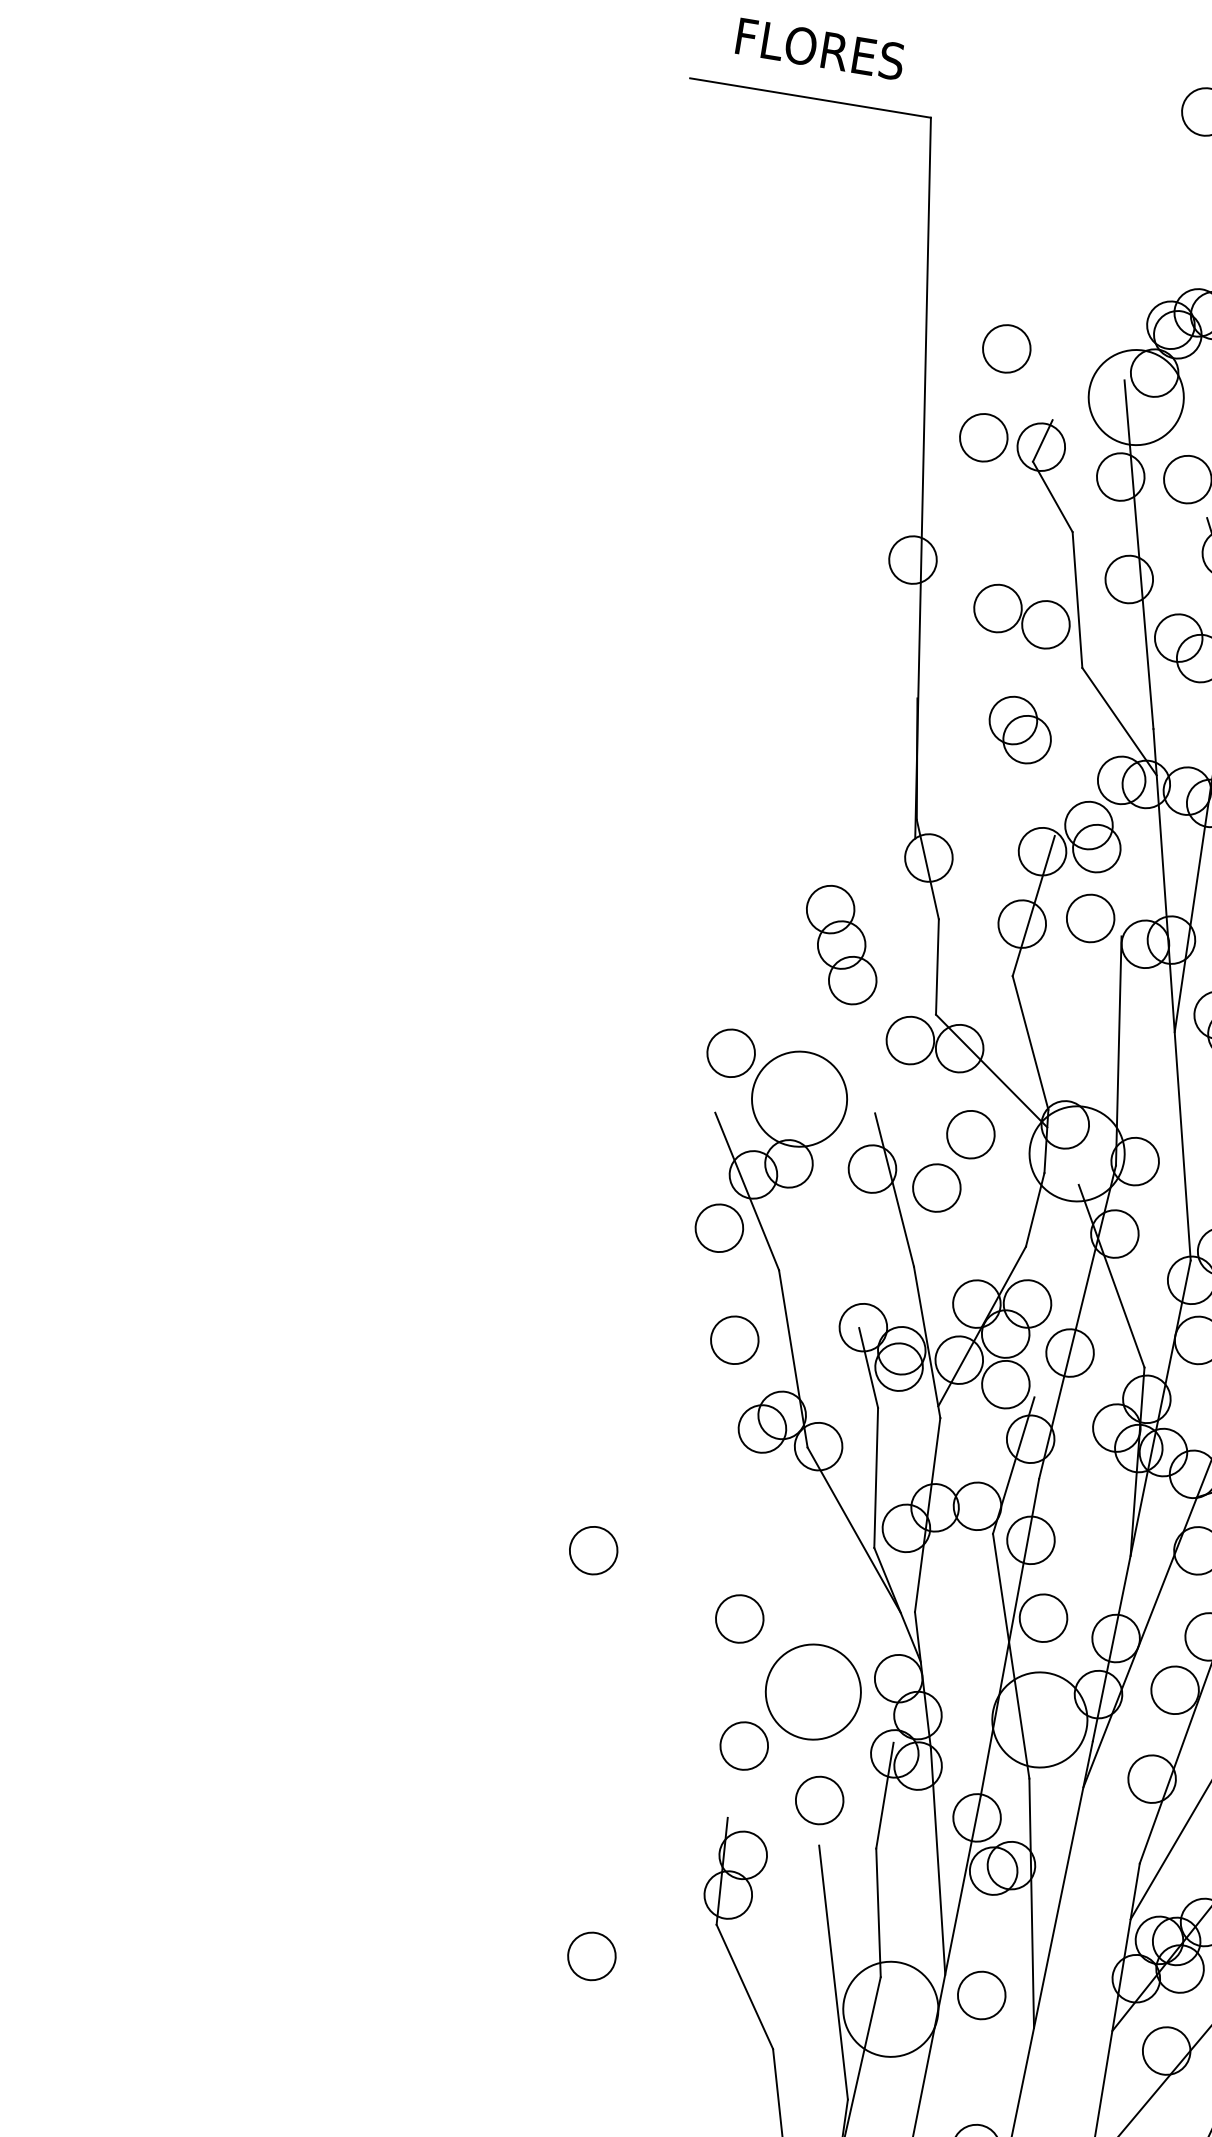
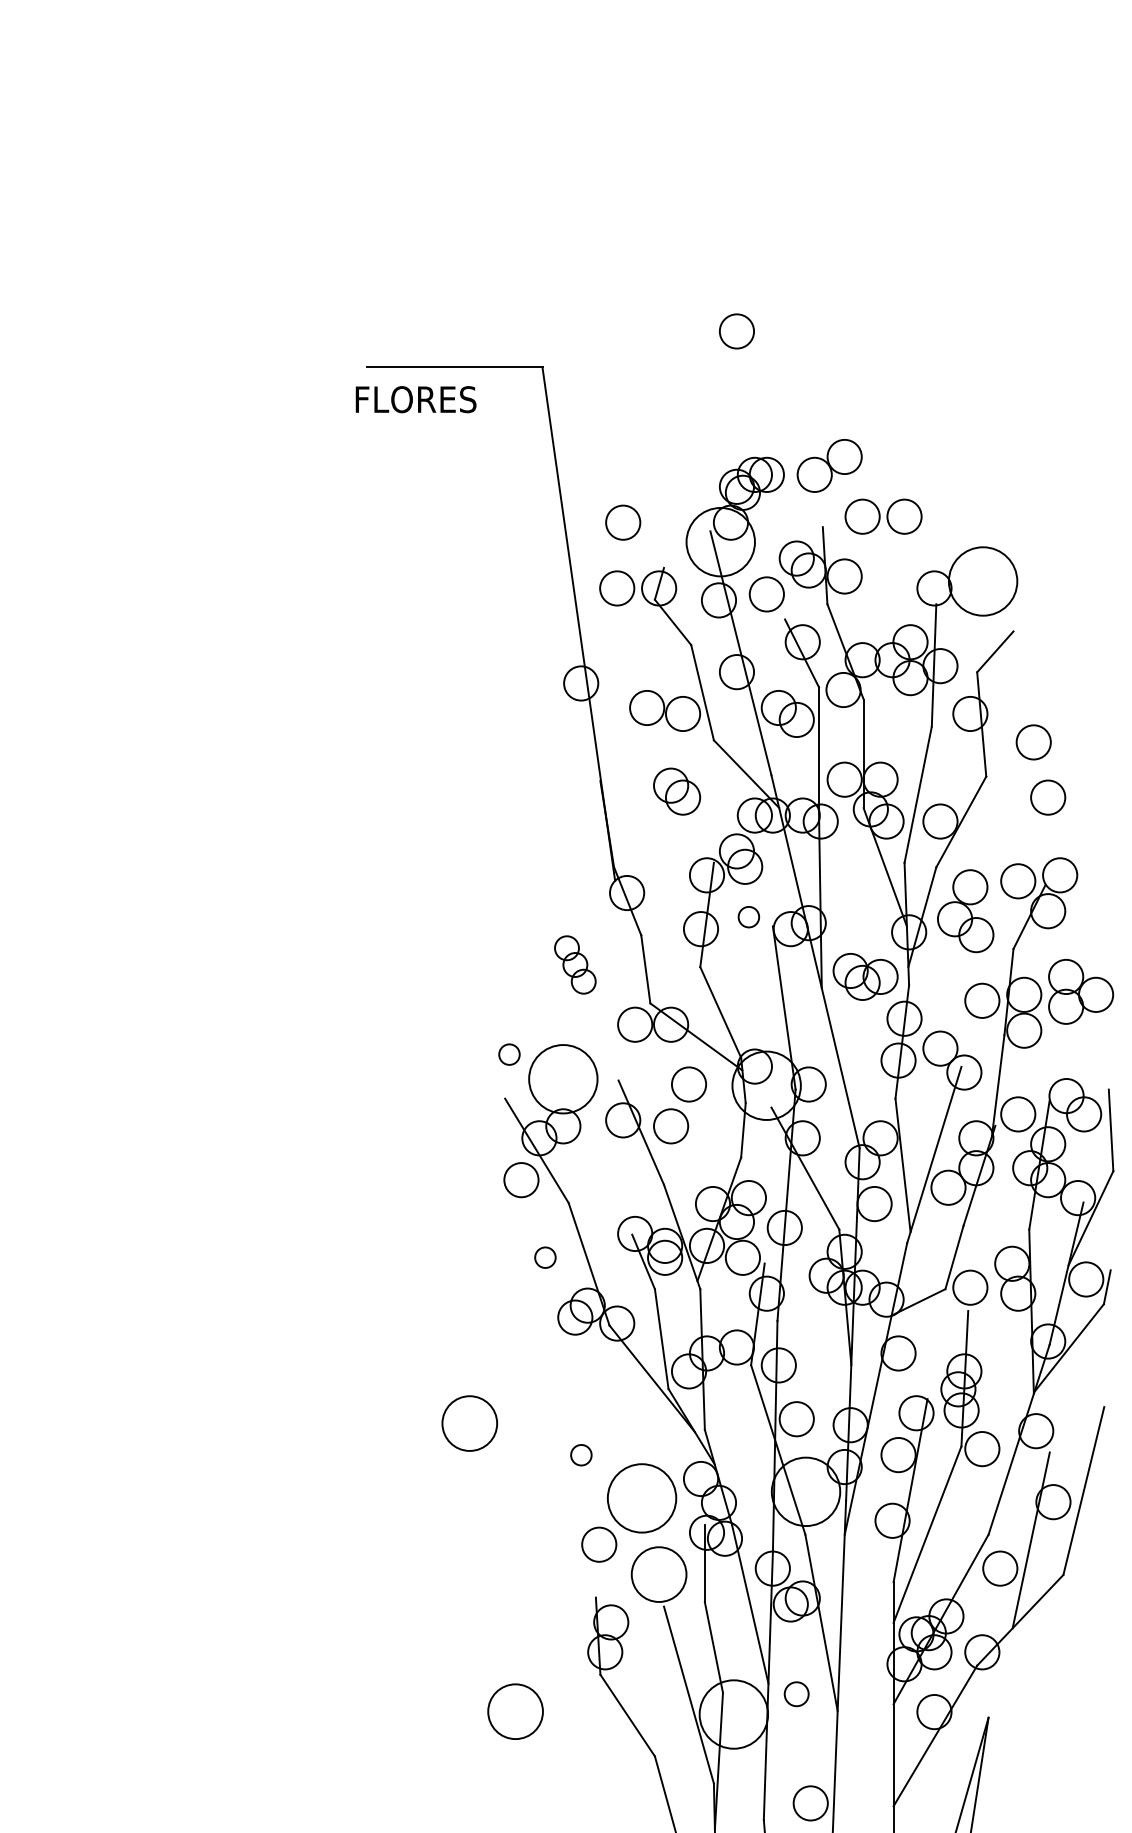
text: (819, 48) -> (415, 399), moved
circle: (1090, 918) -> (748, 917), size x0.6
part: (842, 944) -> (575, 964), size x0.7
circle: (731, 1053) -> (509, 1054), size x0.6
circle: (735, 1339) -> (545, 1257), size x0.6
circle: (593, 1550) -> (469, 1423), size x1.6
circle: (739, 1619) -> (581, 1455), size x0.6
circle: (820, 1800) -> (659, 1574), size x1.6
circle: (591, 1956) -> (515, 1711), size x1.6
circle: (981, 1995) -> (796, 1694), size x0.7

